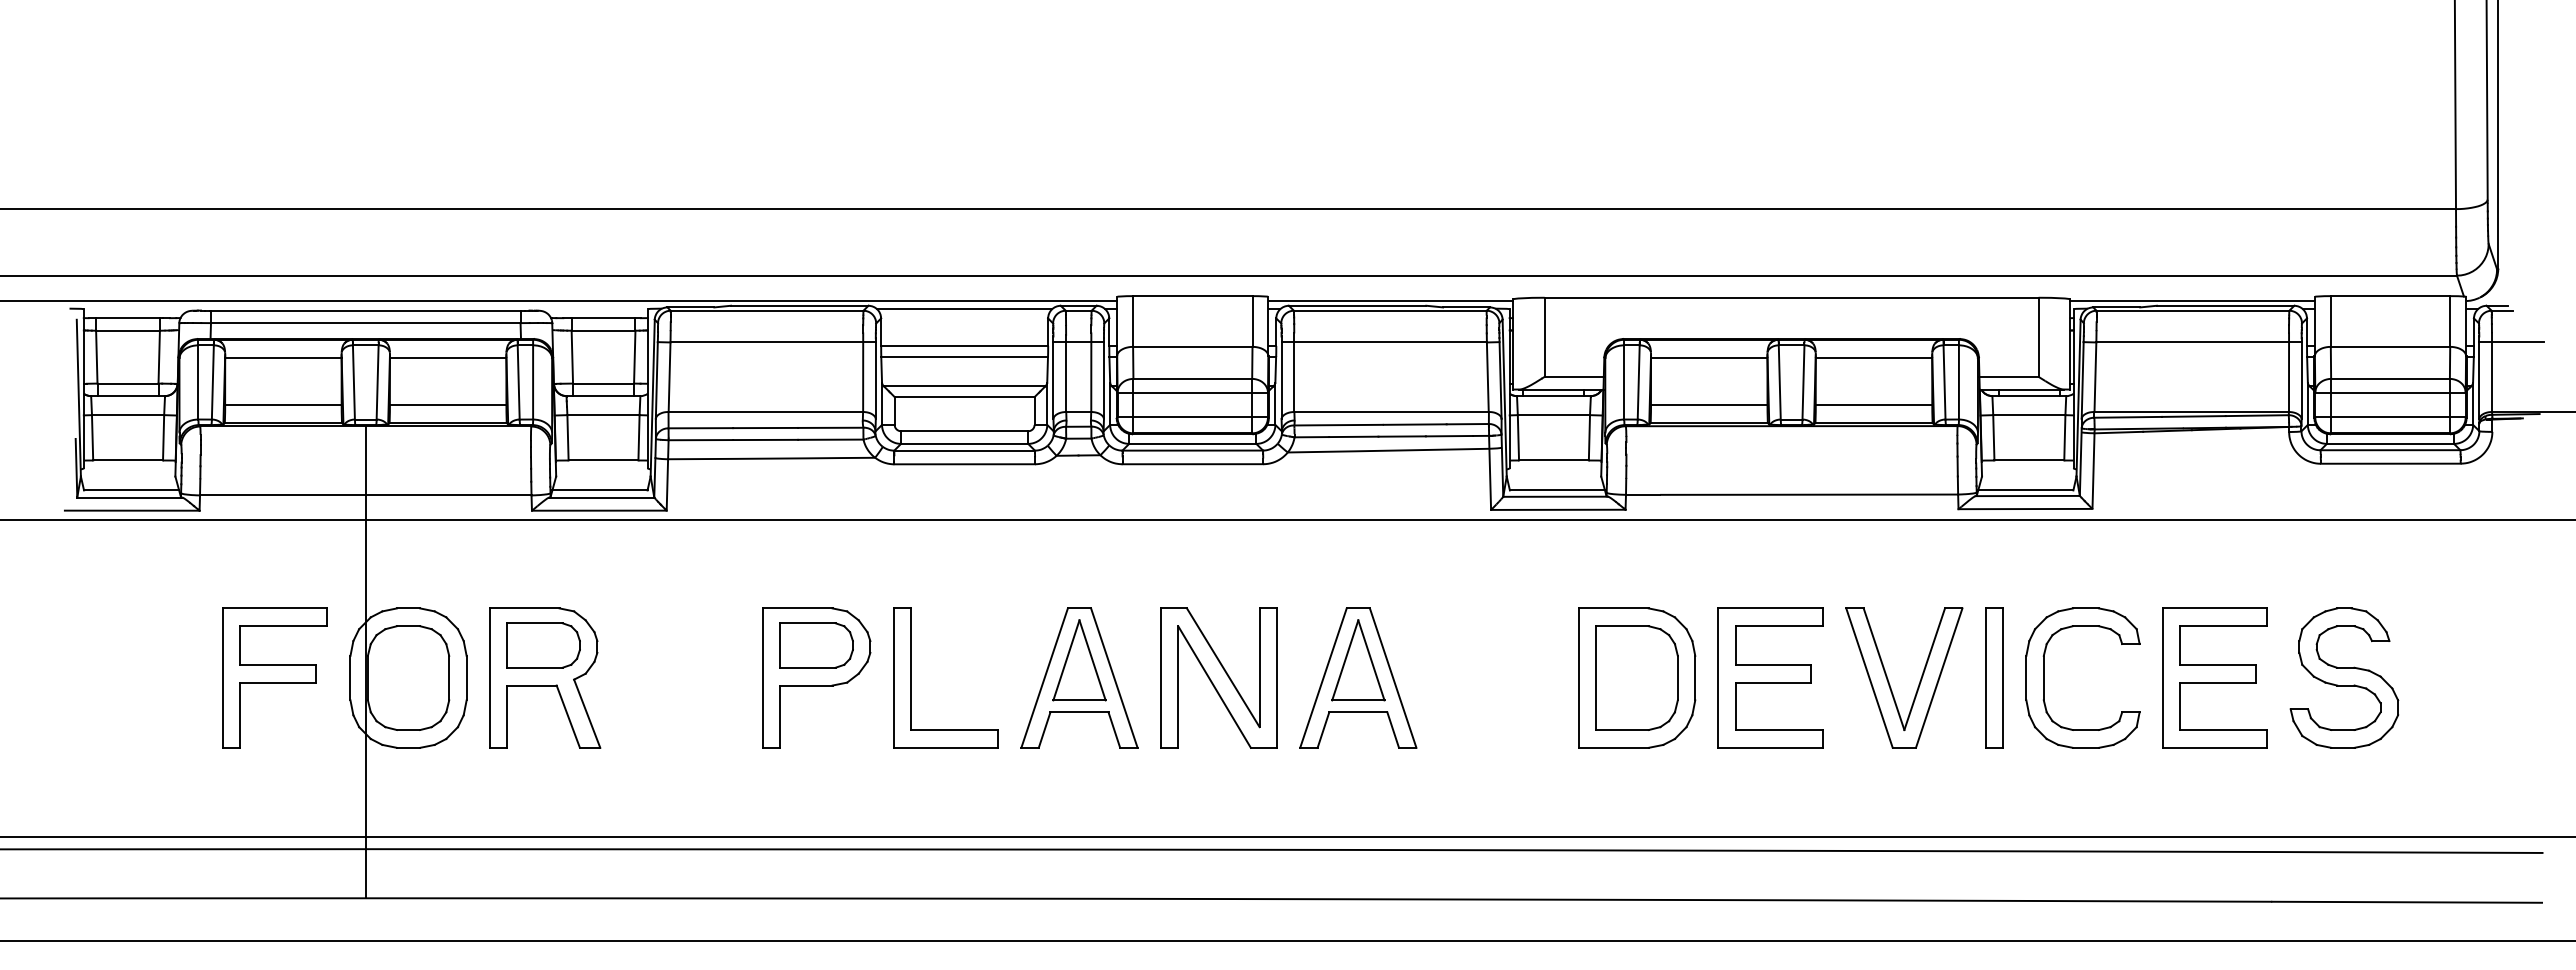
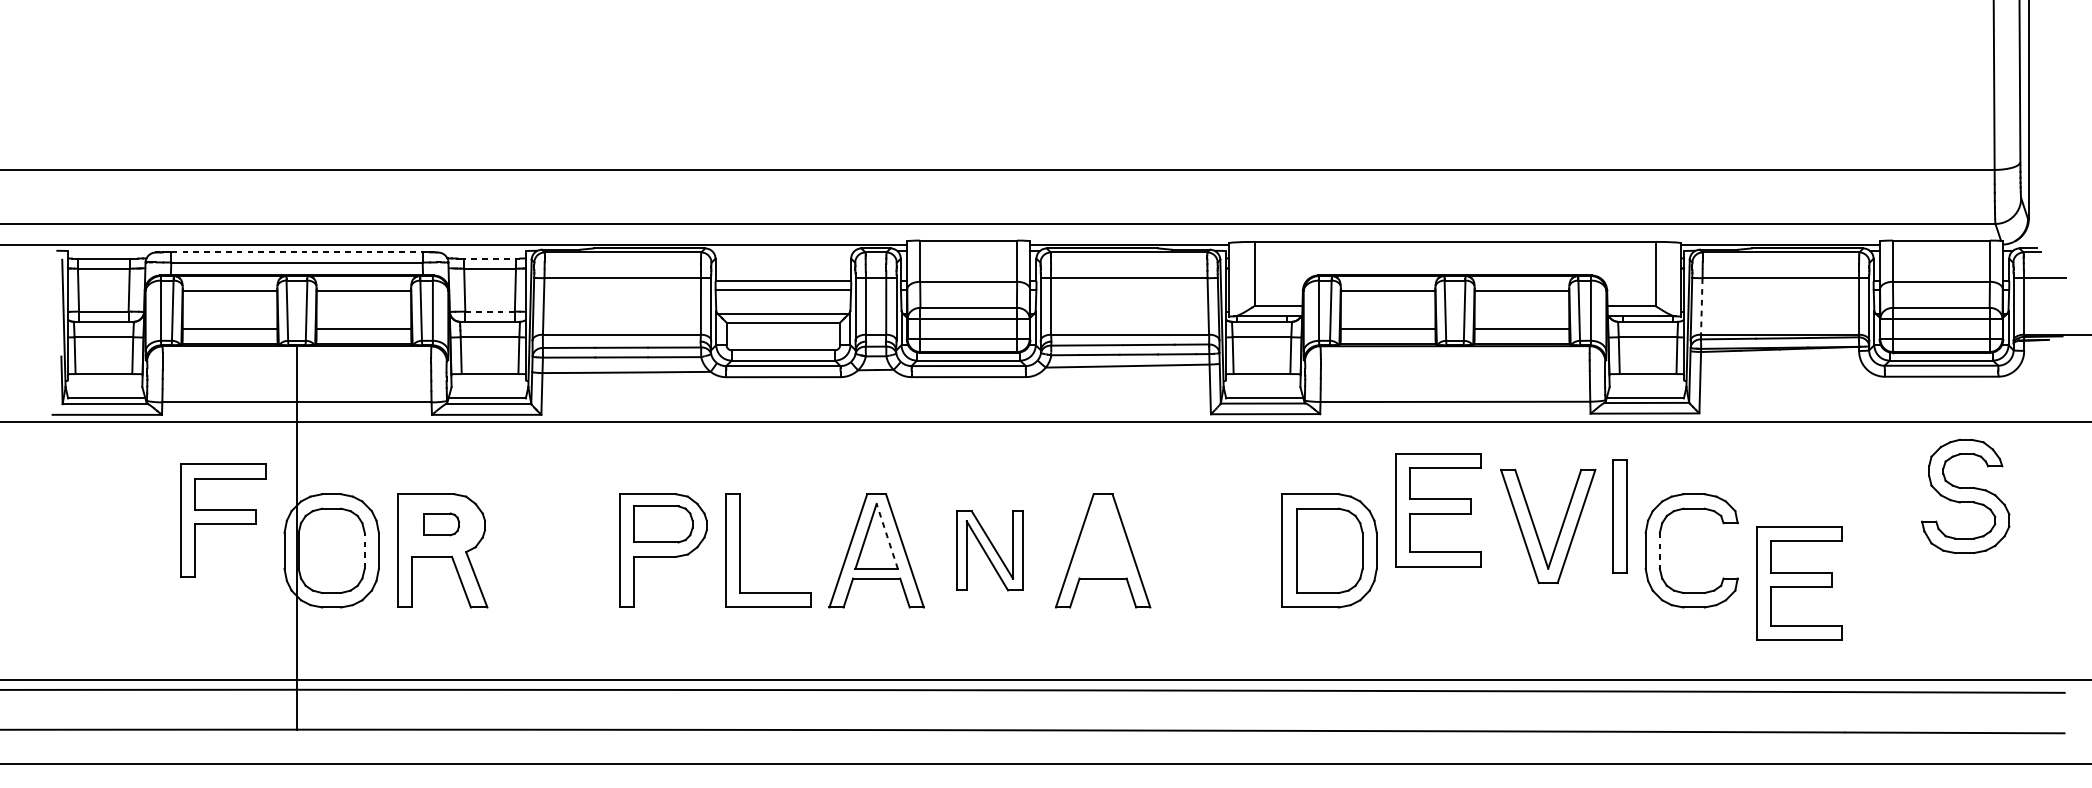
line: (964, 309) -> (783, 251), removed
line: (367, 310) -> (298, 252), solid -> dashed
line: (605, 318) -> (491, 258), solid -> dashed
line: (2095, 377) -> (1701, 306), solid -> dashed
line: (603, 383) -> (490, 311), solid -> dashed
part: (543, 645) -> (441, 524), size x0.6
line: (1092, 659) -> (887, 535), solid -> dashed
part: (1358, 660) -> (1103, 536), removed
part: (274, 677) -> (222, 520), moved
line: (449, 677) -> (364, 550), solid -> dashed
part: (1218, 677) -> (989, 550), size x0.7
part: (1770, 677) -> (1437, 509), moved
part: (1994, 677) -> (1619, 516), moved
part: (2214, 677) -> (1798, 582), moved
part: (2344, 677) -> (1965, 495), moved
line: (2043, 678) -> (1659, 551), solid -> dashed
part: (1889, 681) -> (1536, 529), moved

